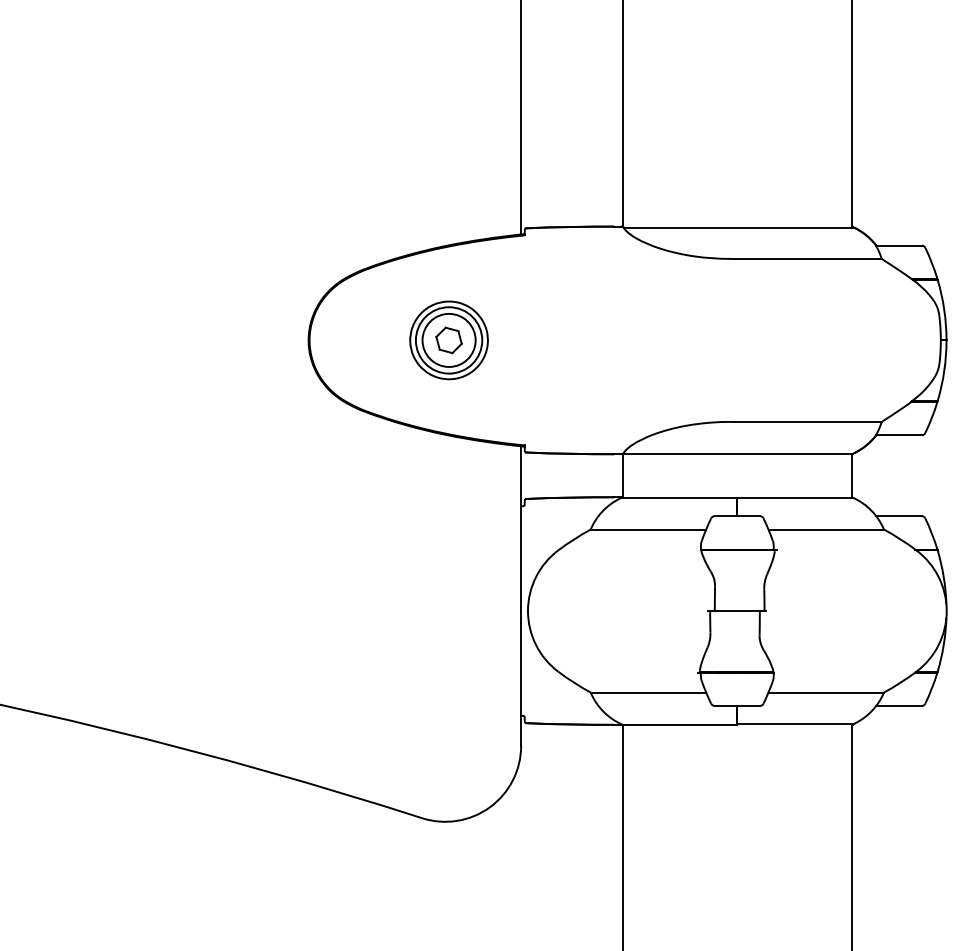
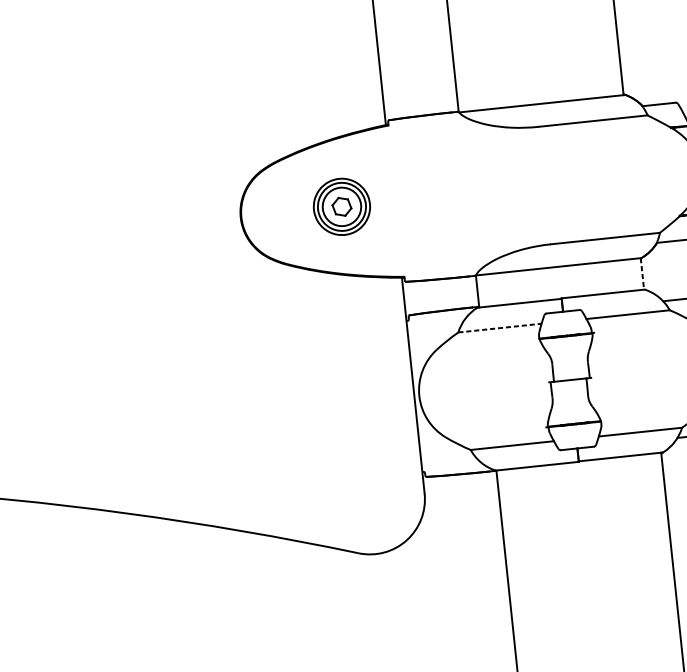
line: (851, 475) -> (642, 273), solid -> dashed
line: (648, 529) -> (500, 328), solid -> dashed

